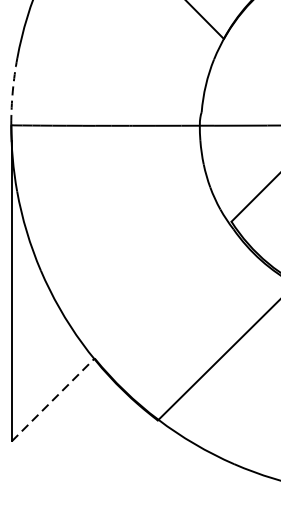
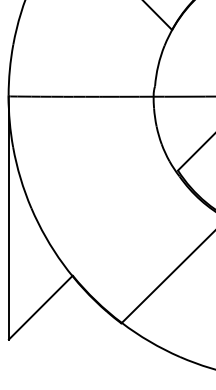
arc: (12, 91) -> (9, 70), dashed -> solid
line: (54, 399) -> (41, 307), dashed -> solid

